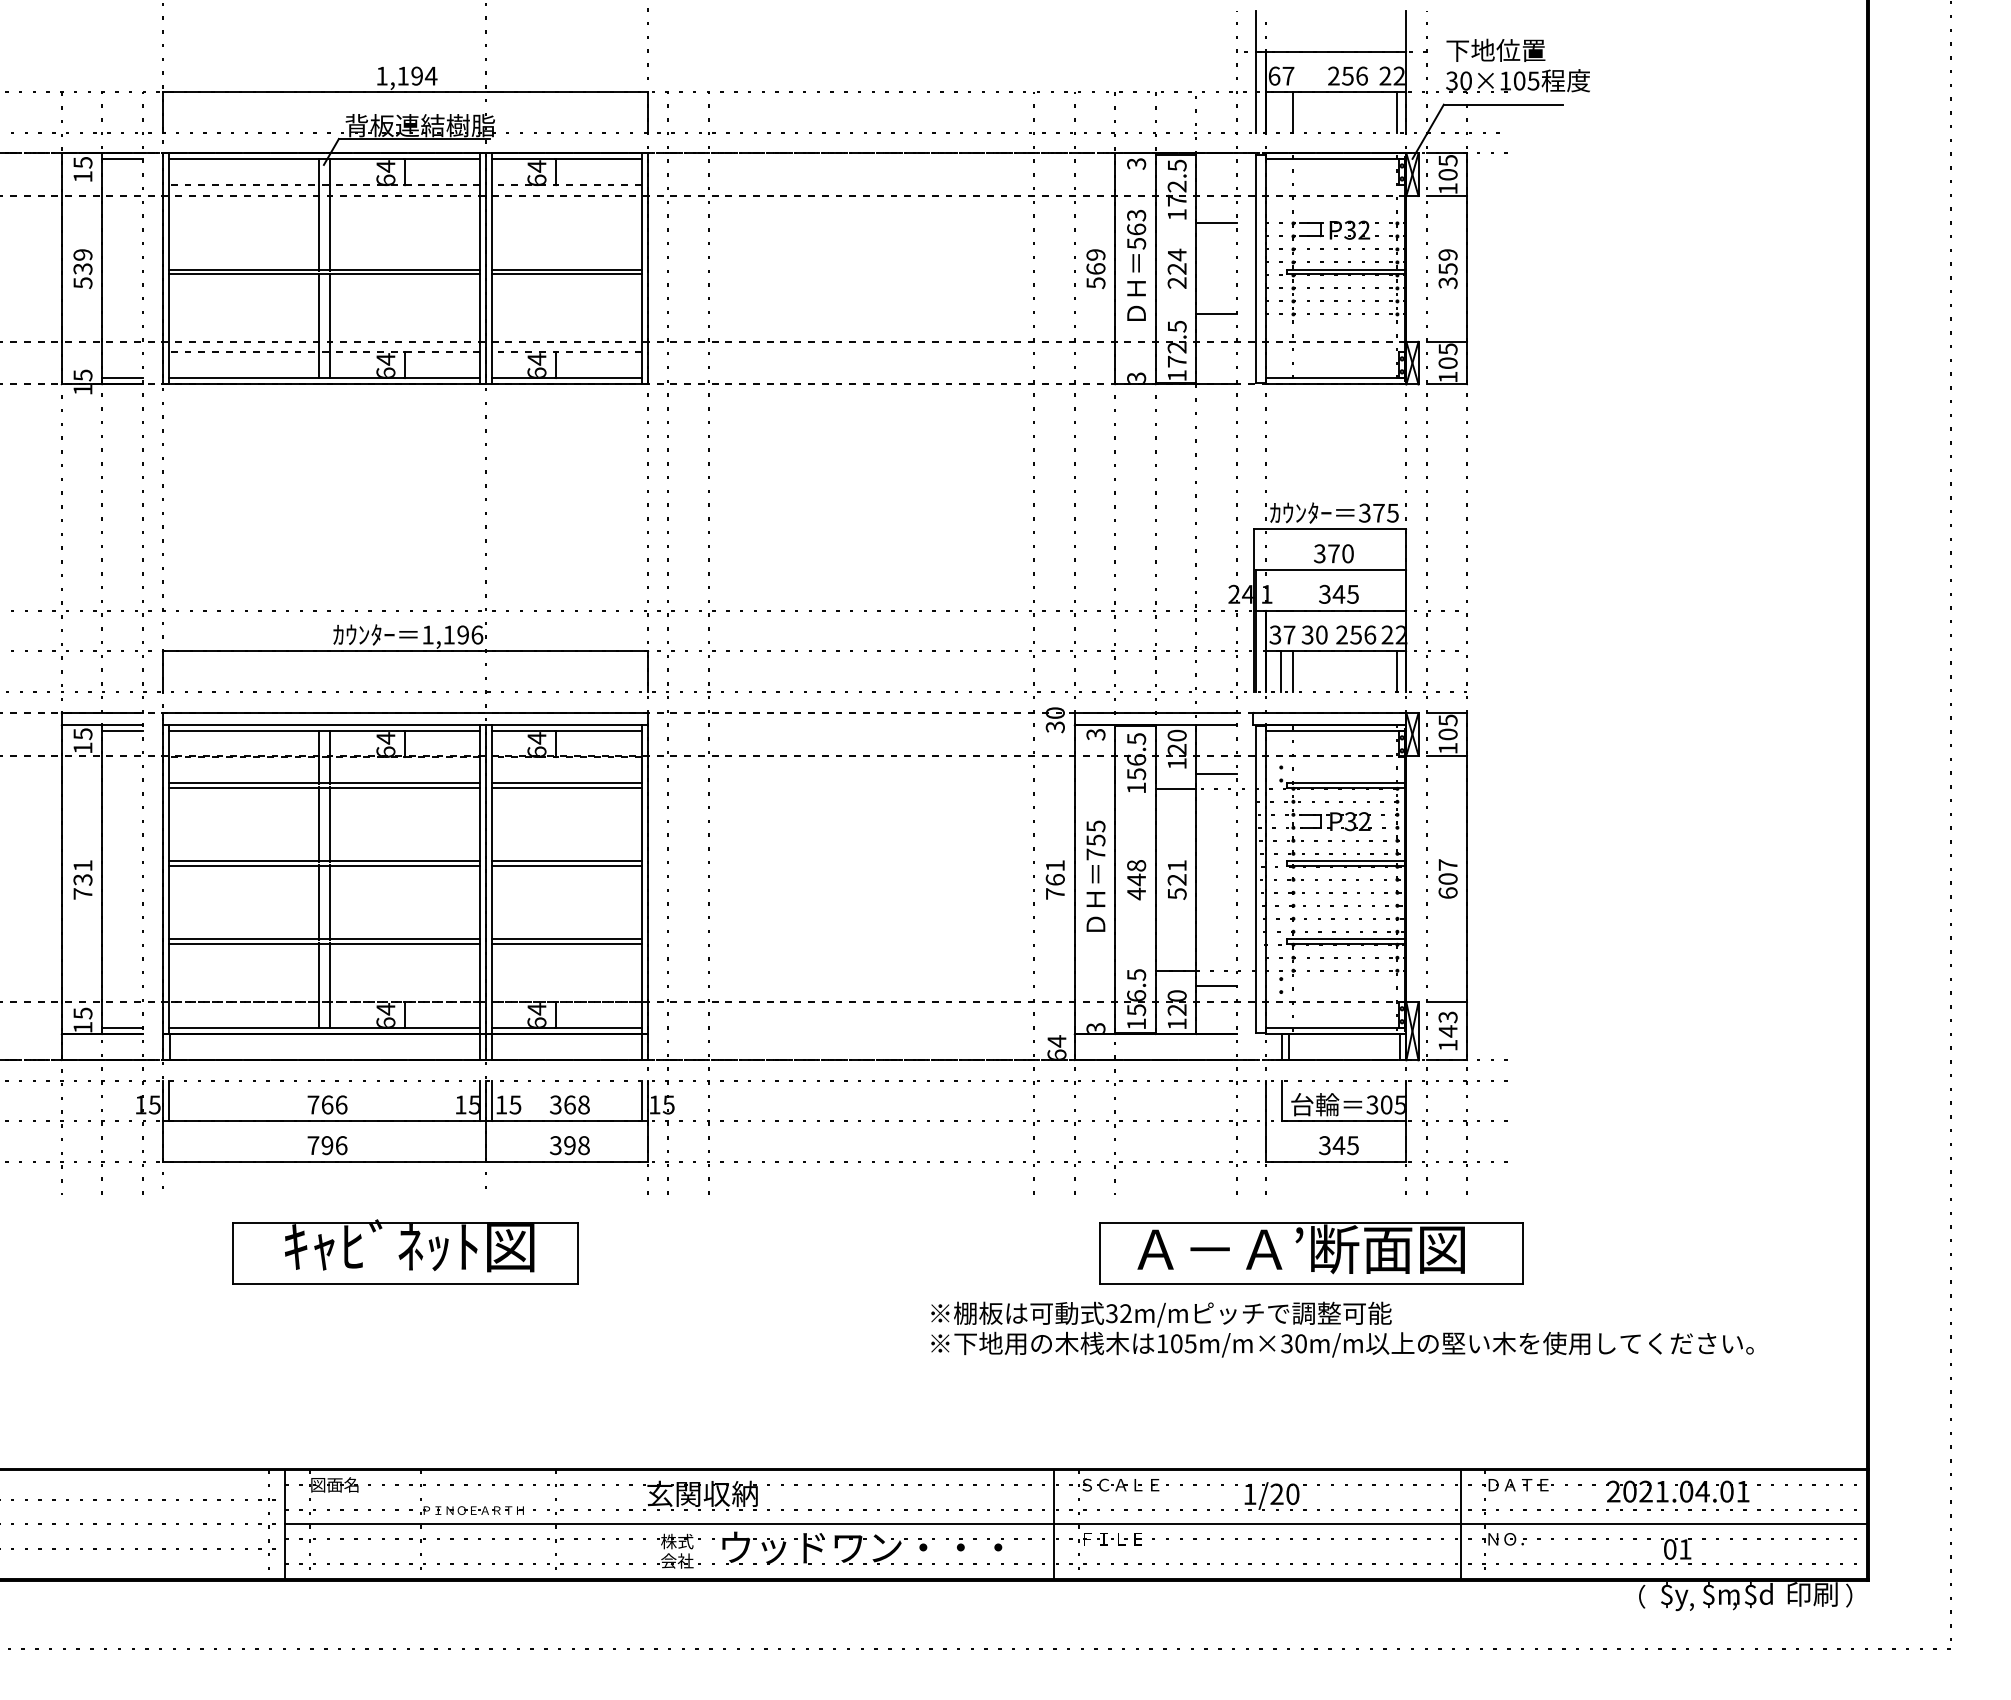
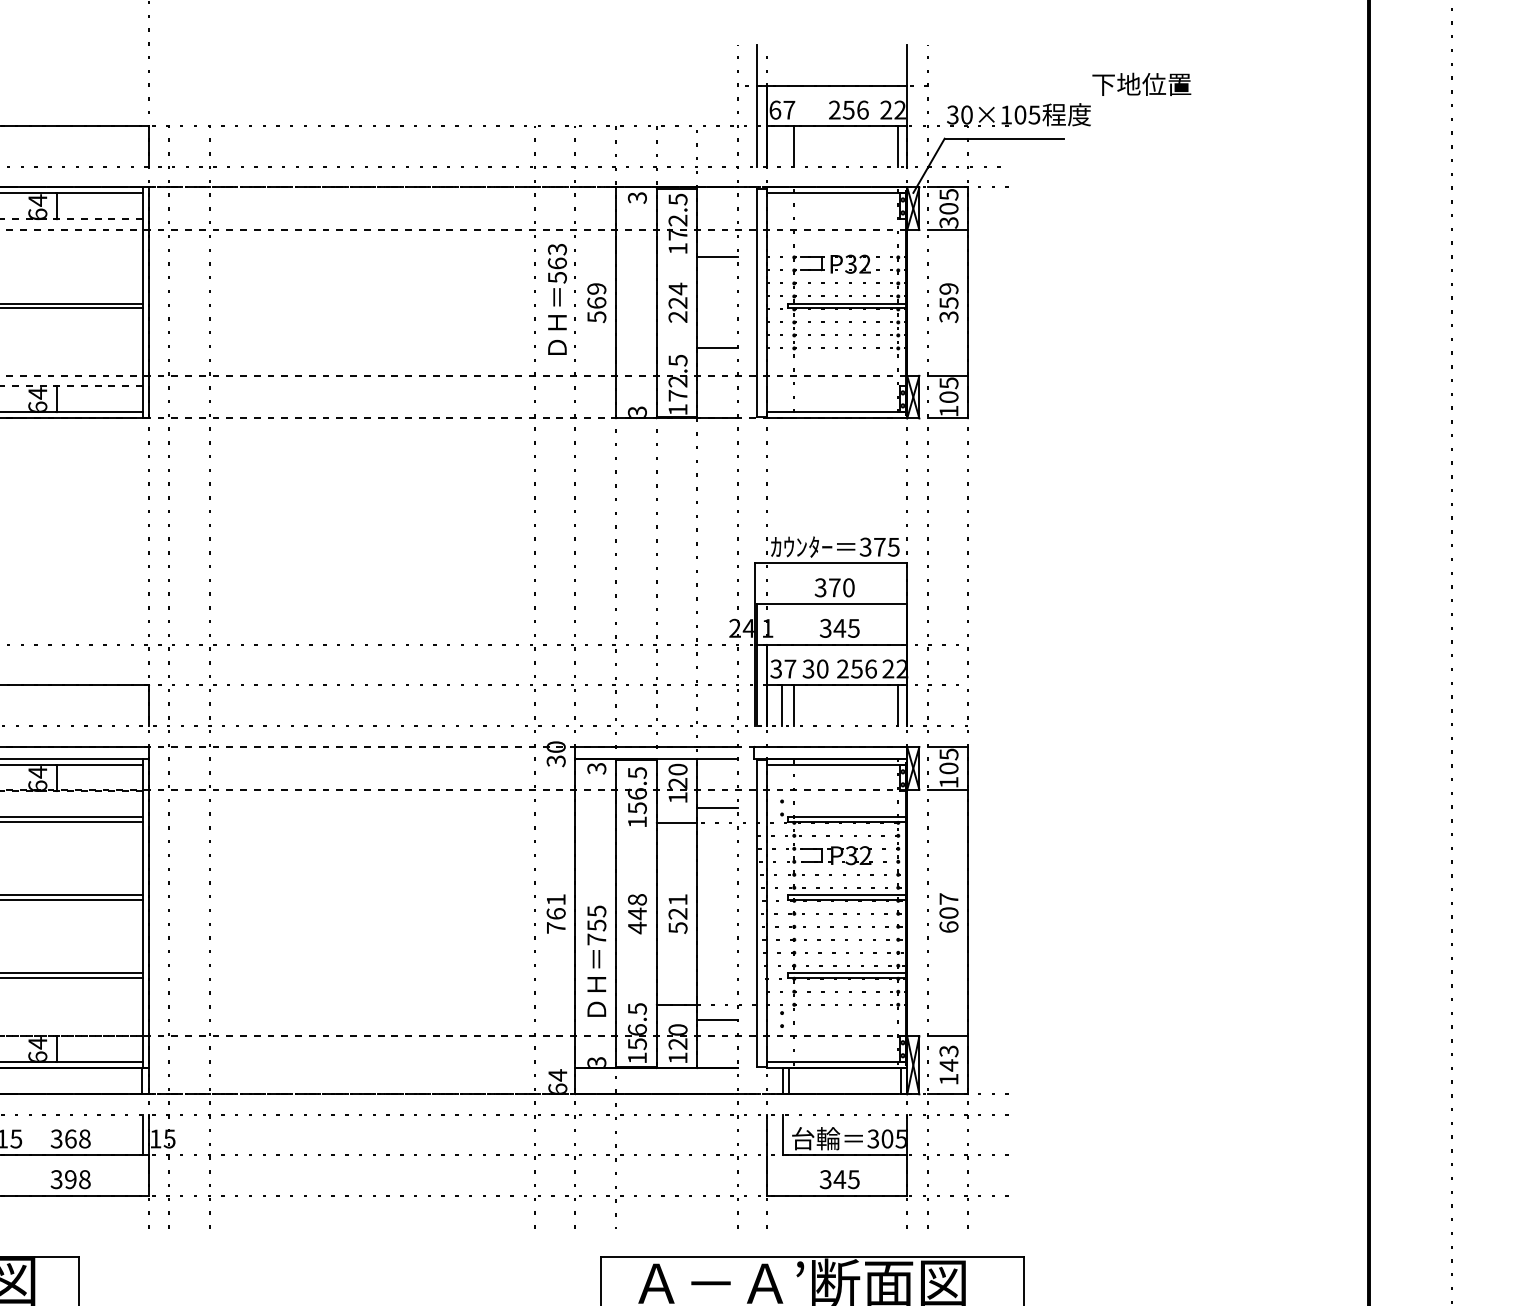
text: (1495, 49) -> (1141, 83), moved
text: (1447, 188) -> (948, 222), 105 -> 305
text: (1136, 265) -> (557, 299), moved
text: (1095, 875) -> (596, 960), moved

